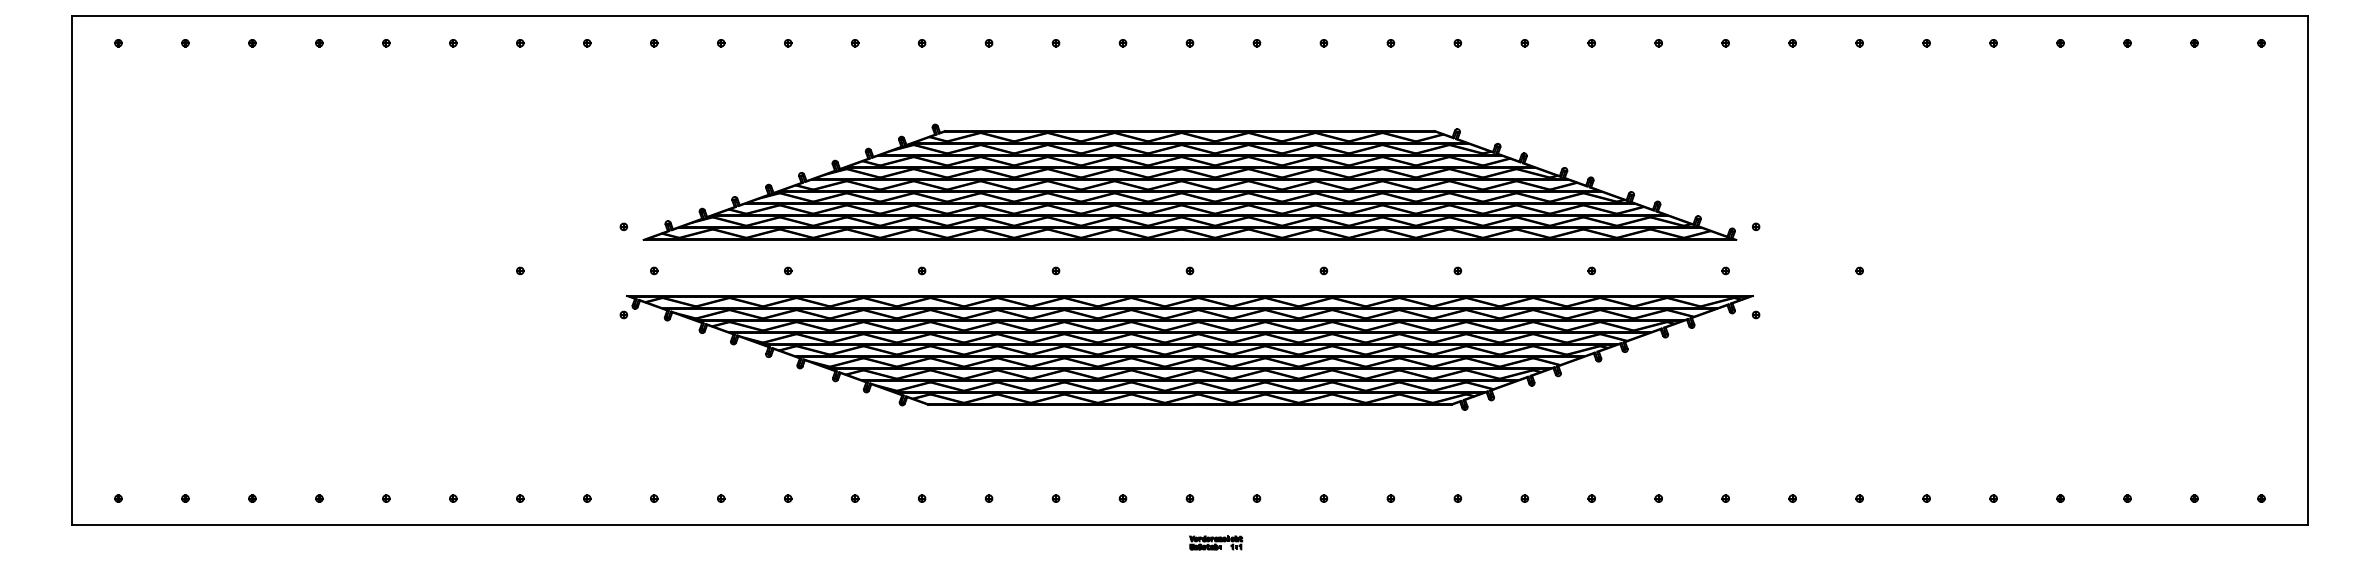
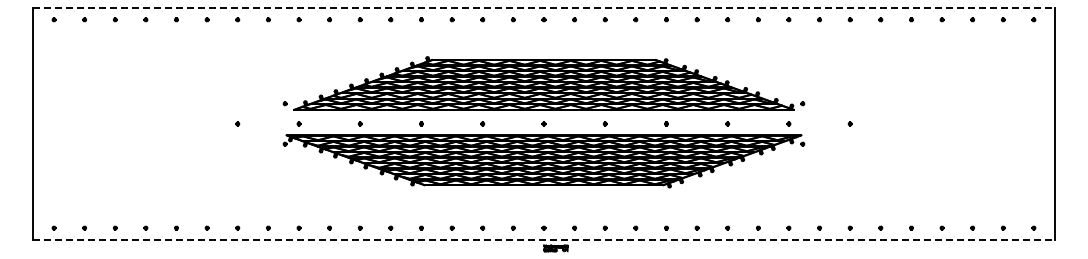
line: (1191, 16) -> (544, 7), solid -> dashed
line: (1191, 525) -> (544, 240), solid -> dashed

